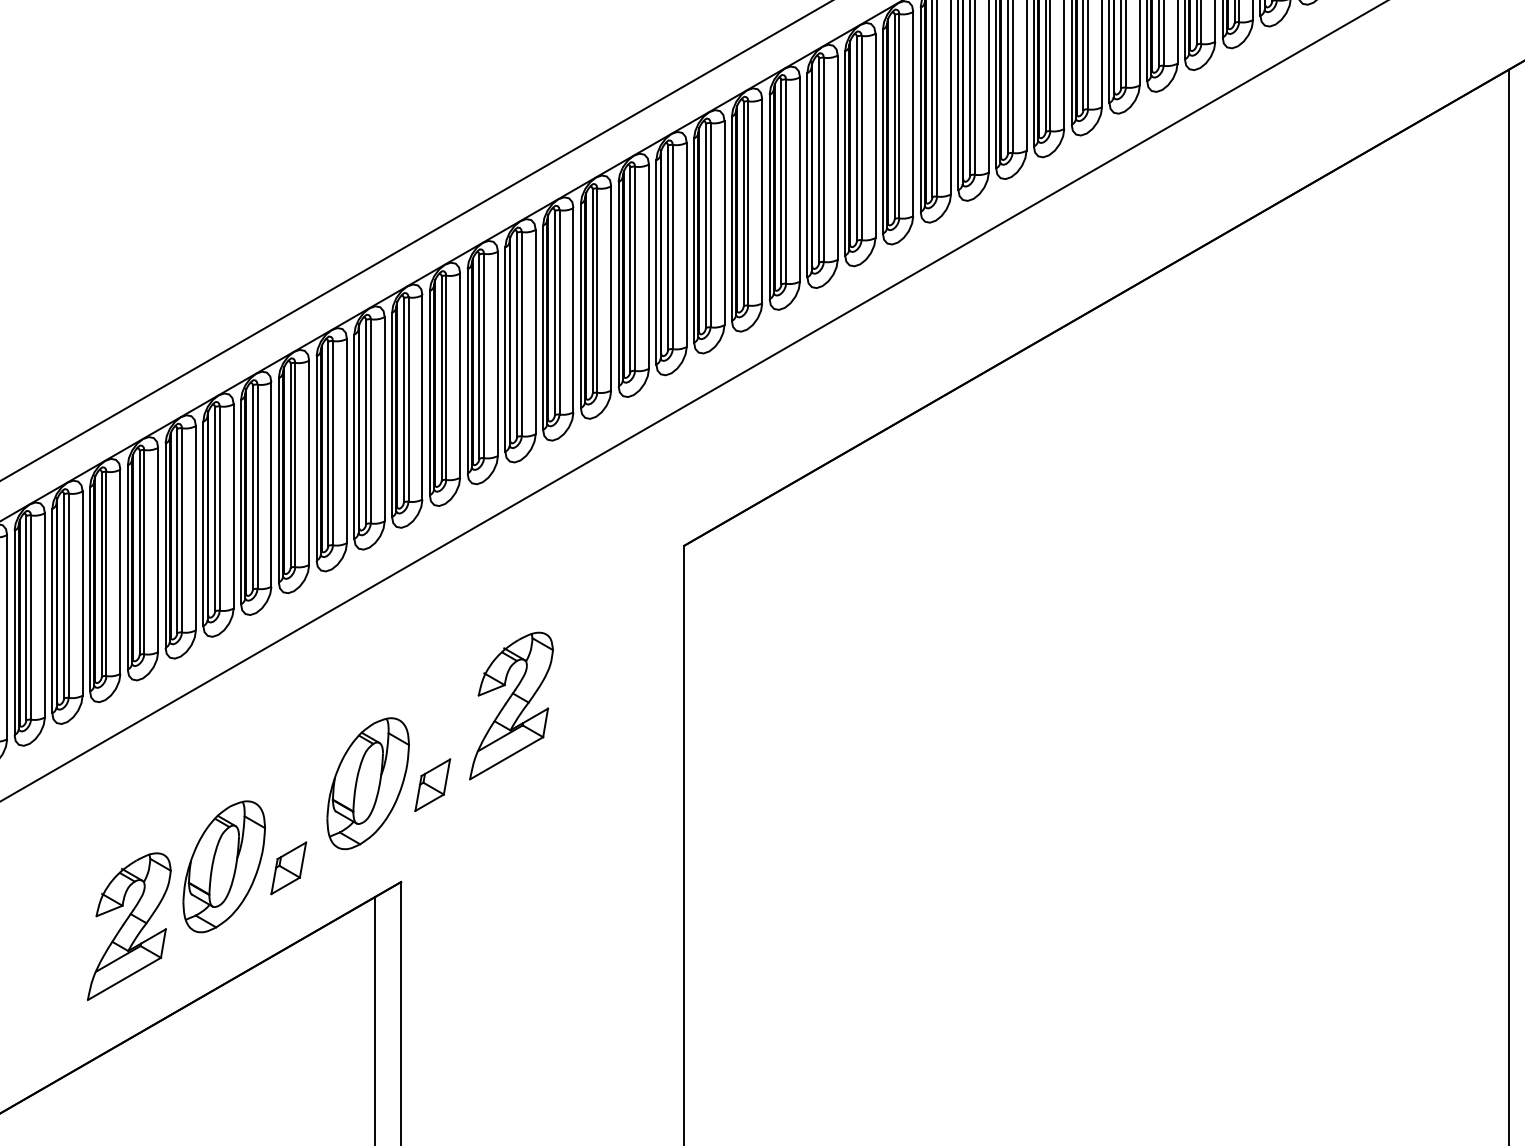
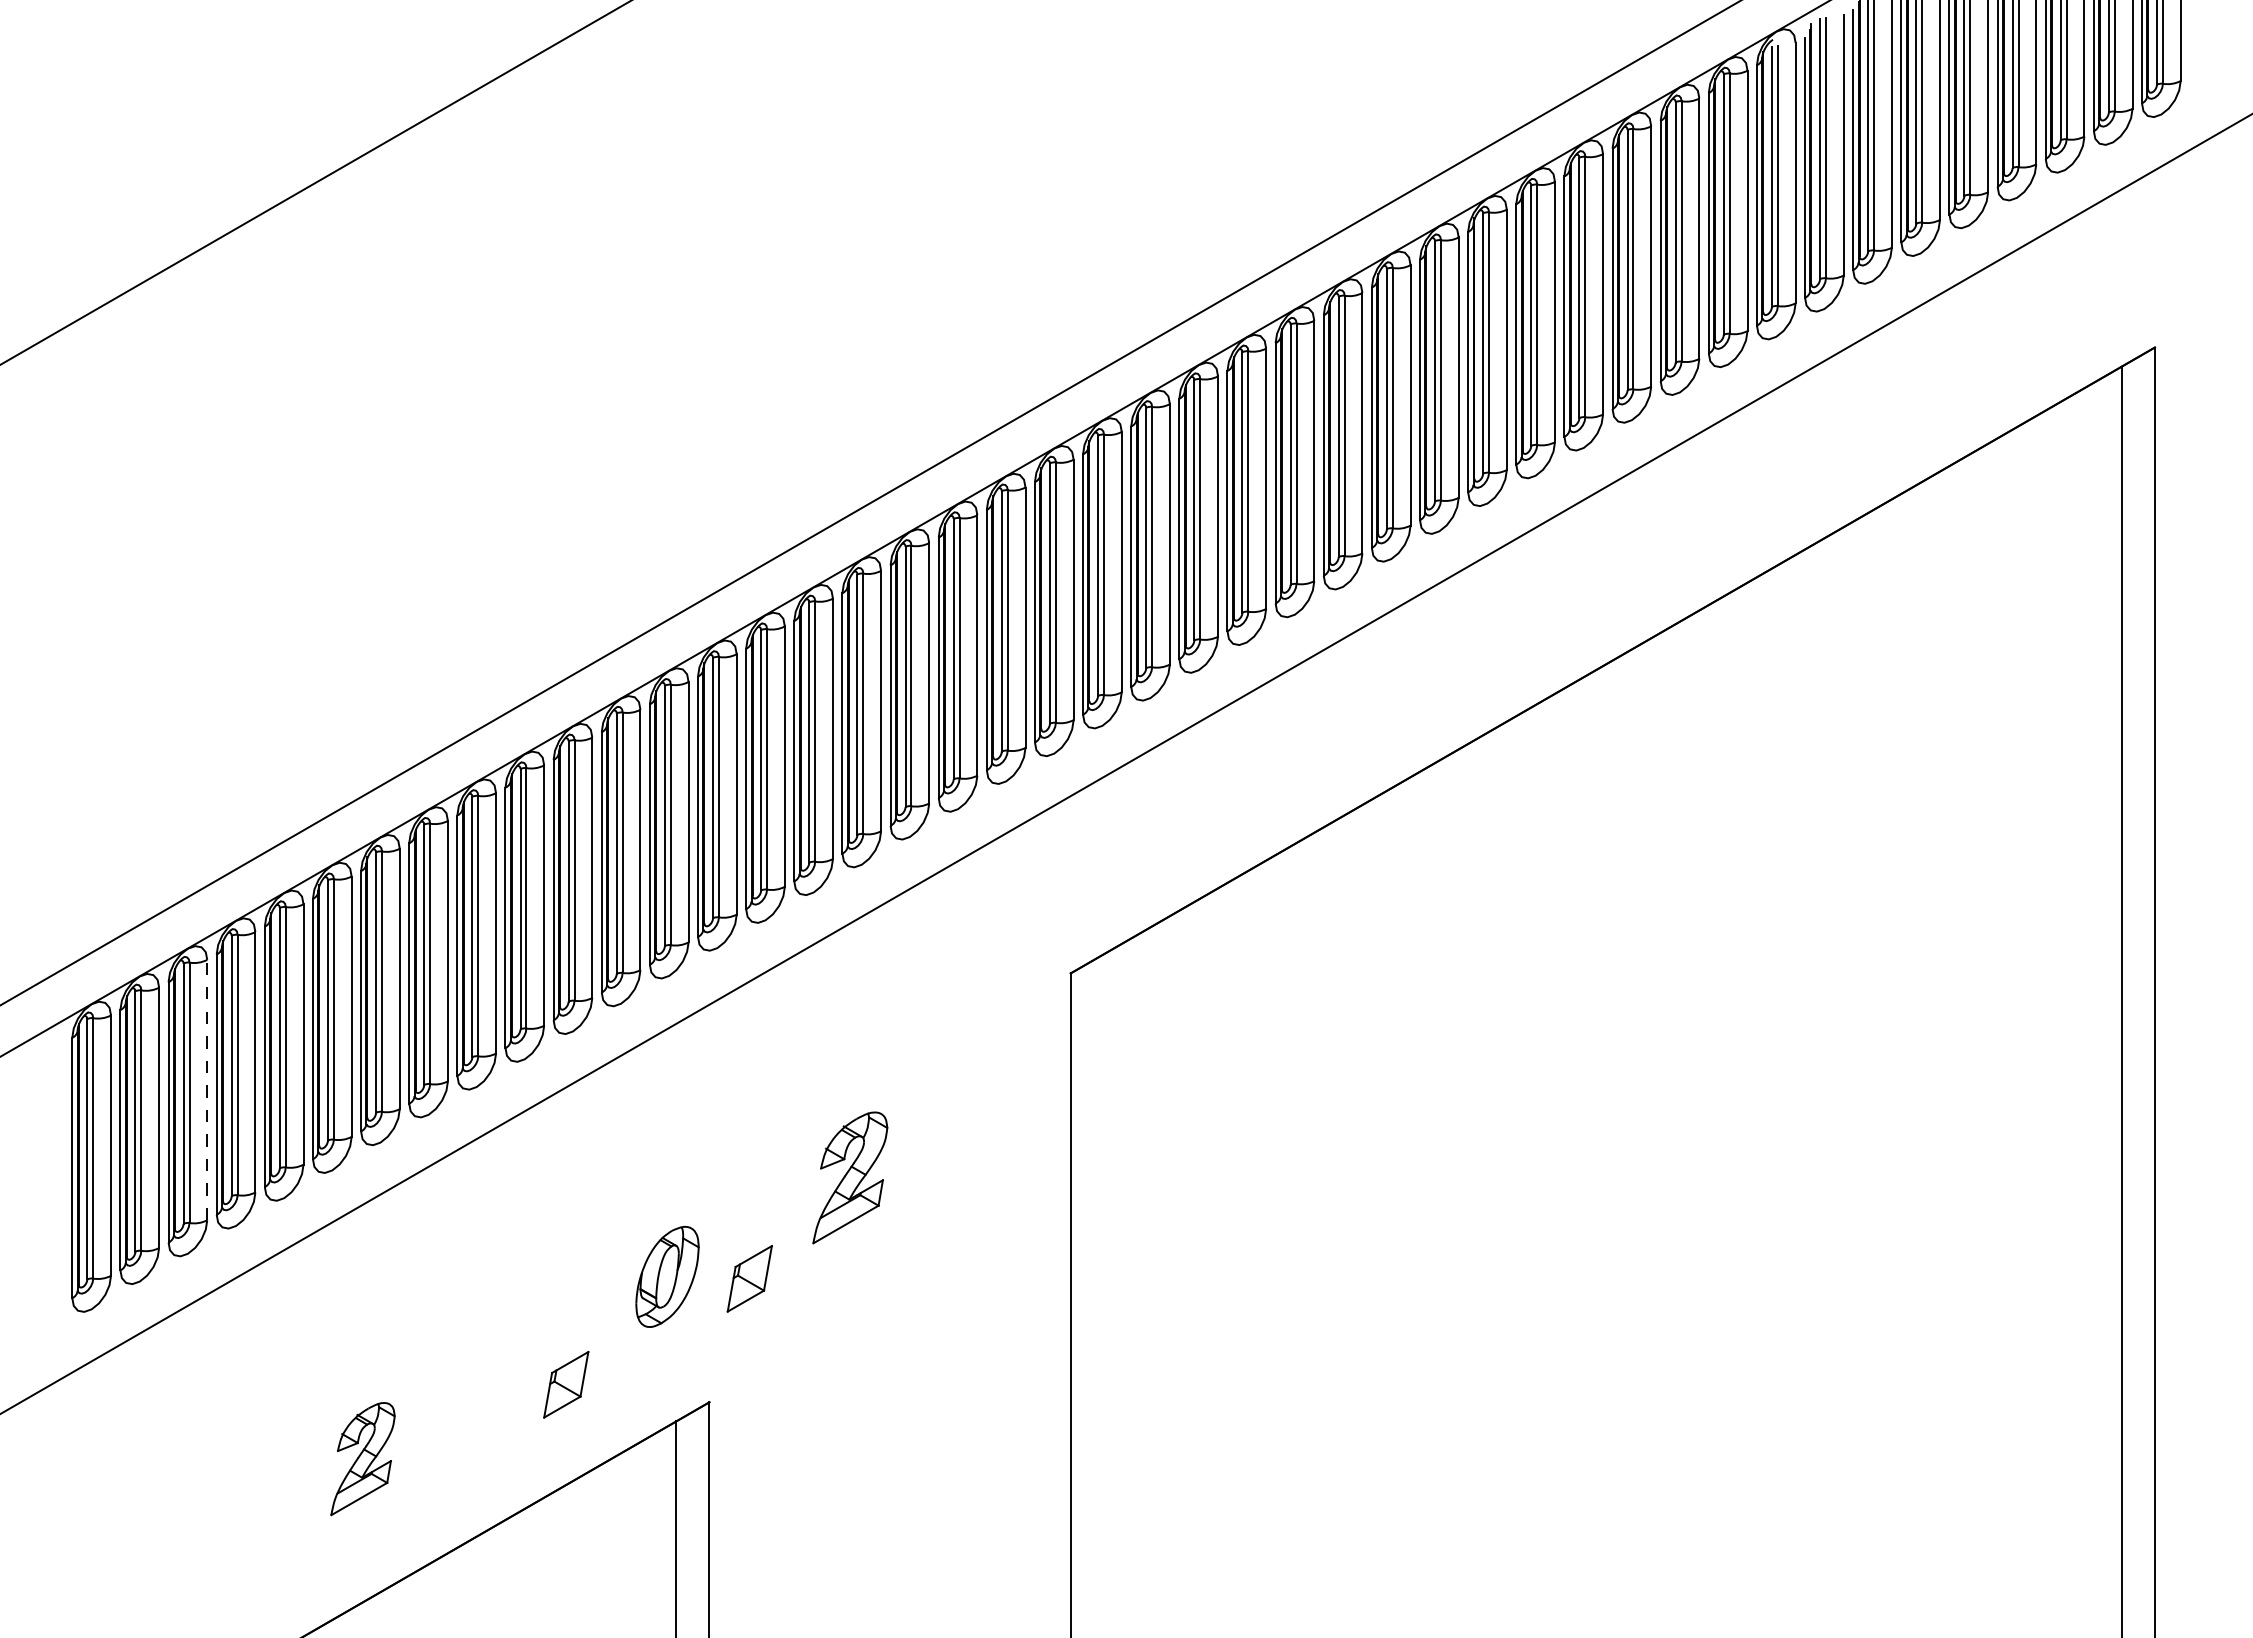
line: (7, 636) -> (207, 1089), solid -> dashed
part: (511, 705) -> (850, 1177), size x0.7
part: (368, 783) -> (667, 1276), size x0.6
part: (224, 866) -> (484, 1382), removed
part: (128, 926) -> (362, 1458), size x0.6

